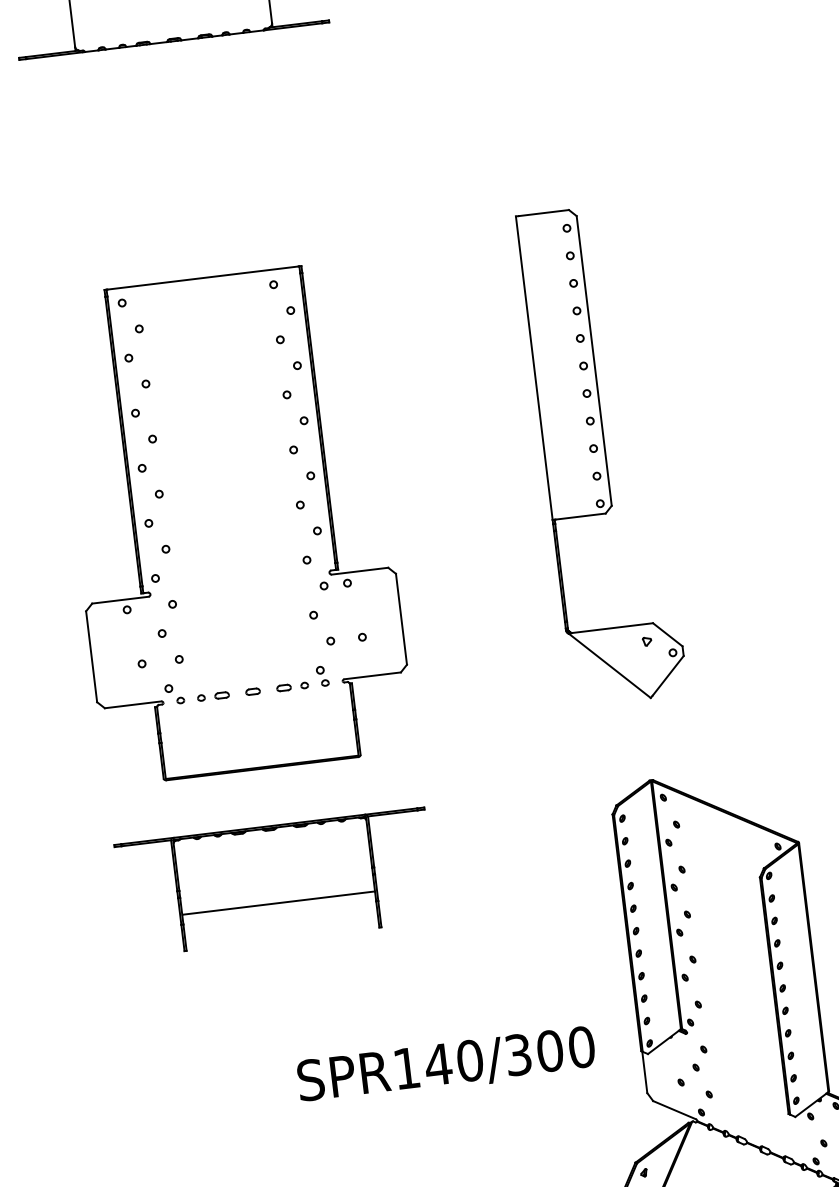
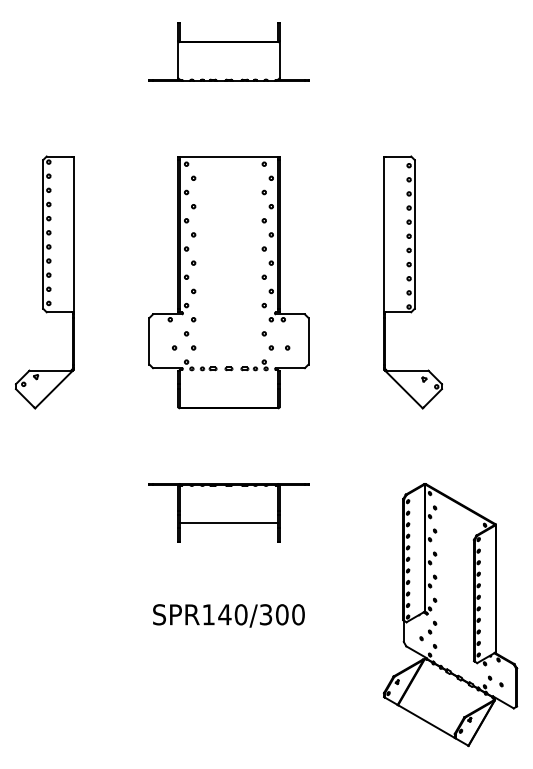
part: (601, 455) -> (412, 282), moved
part: (231, 523) -> (228, 282), moved
text: (445, 1065) -> (228, 615), moved

